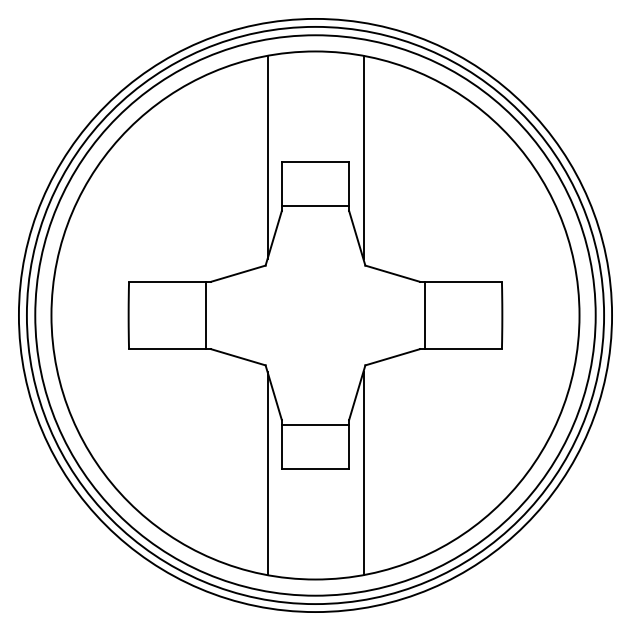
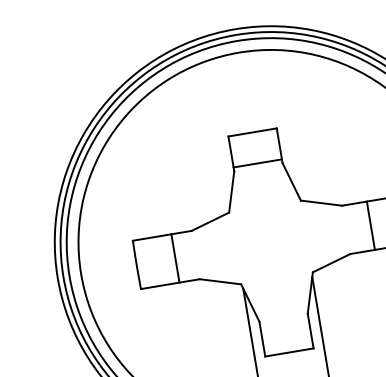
line: (267, 157) -> (217, 134), removed
line: (363, 157) -> (286, 123), removed
line: (205, 315) -> (175, 258), moved
line: (425, 315) -> (370, 225), moved
line: (315, 425) -> (284, 321), removed

